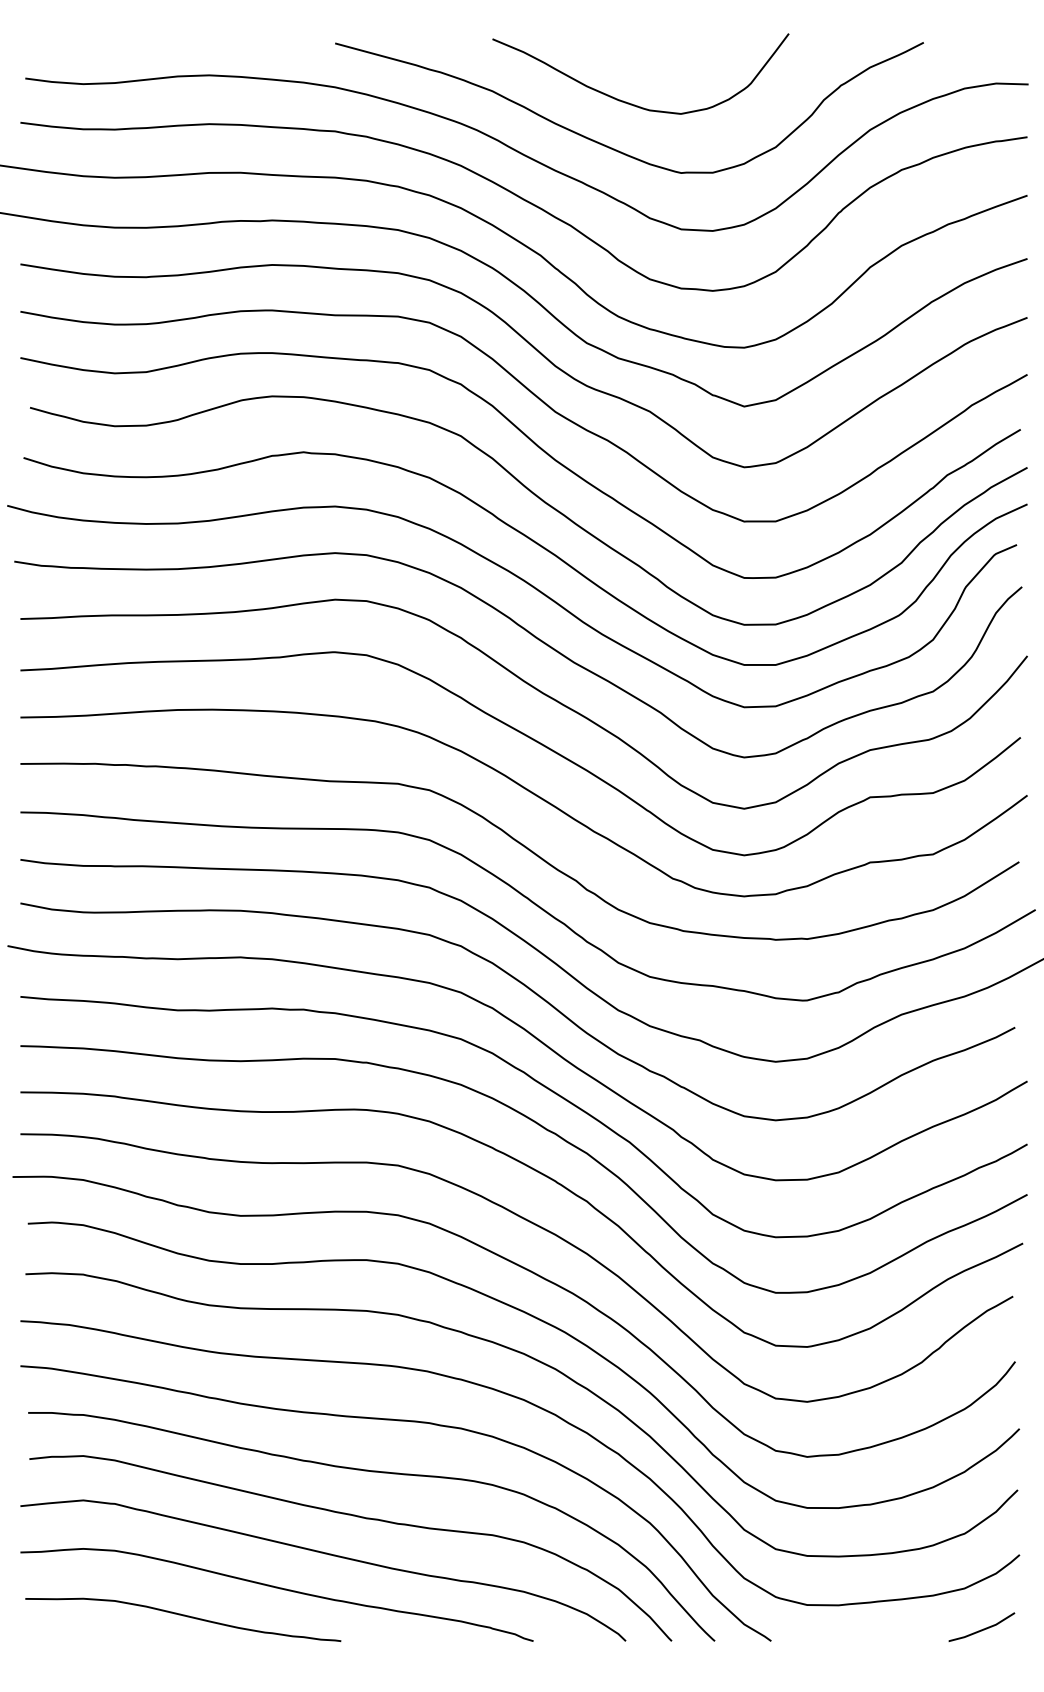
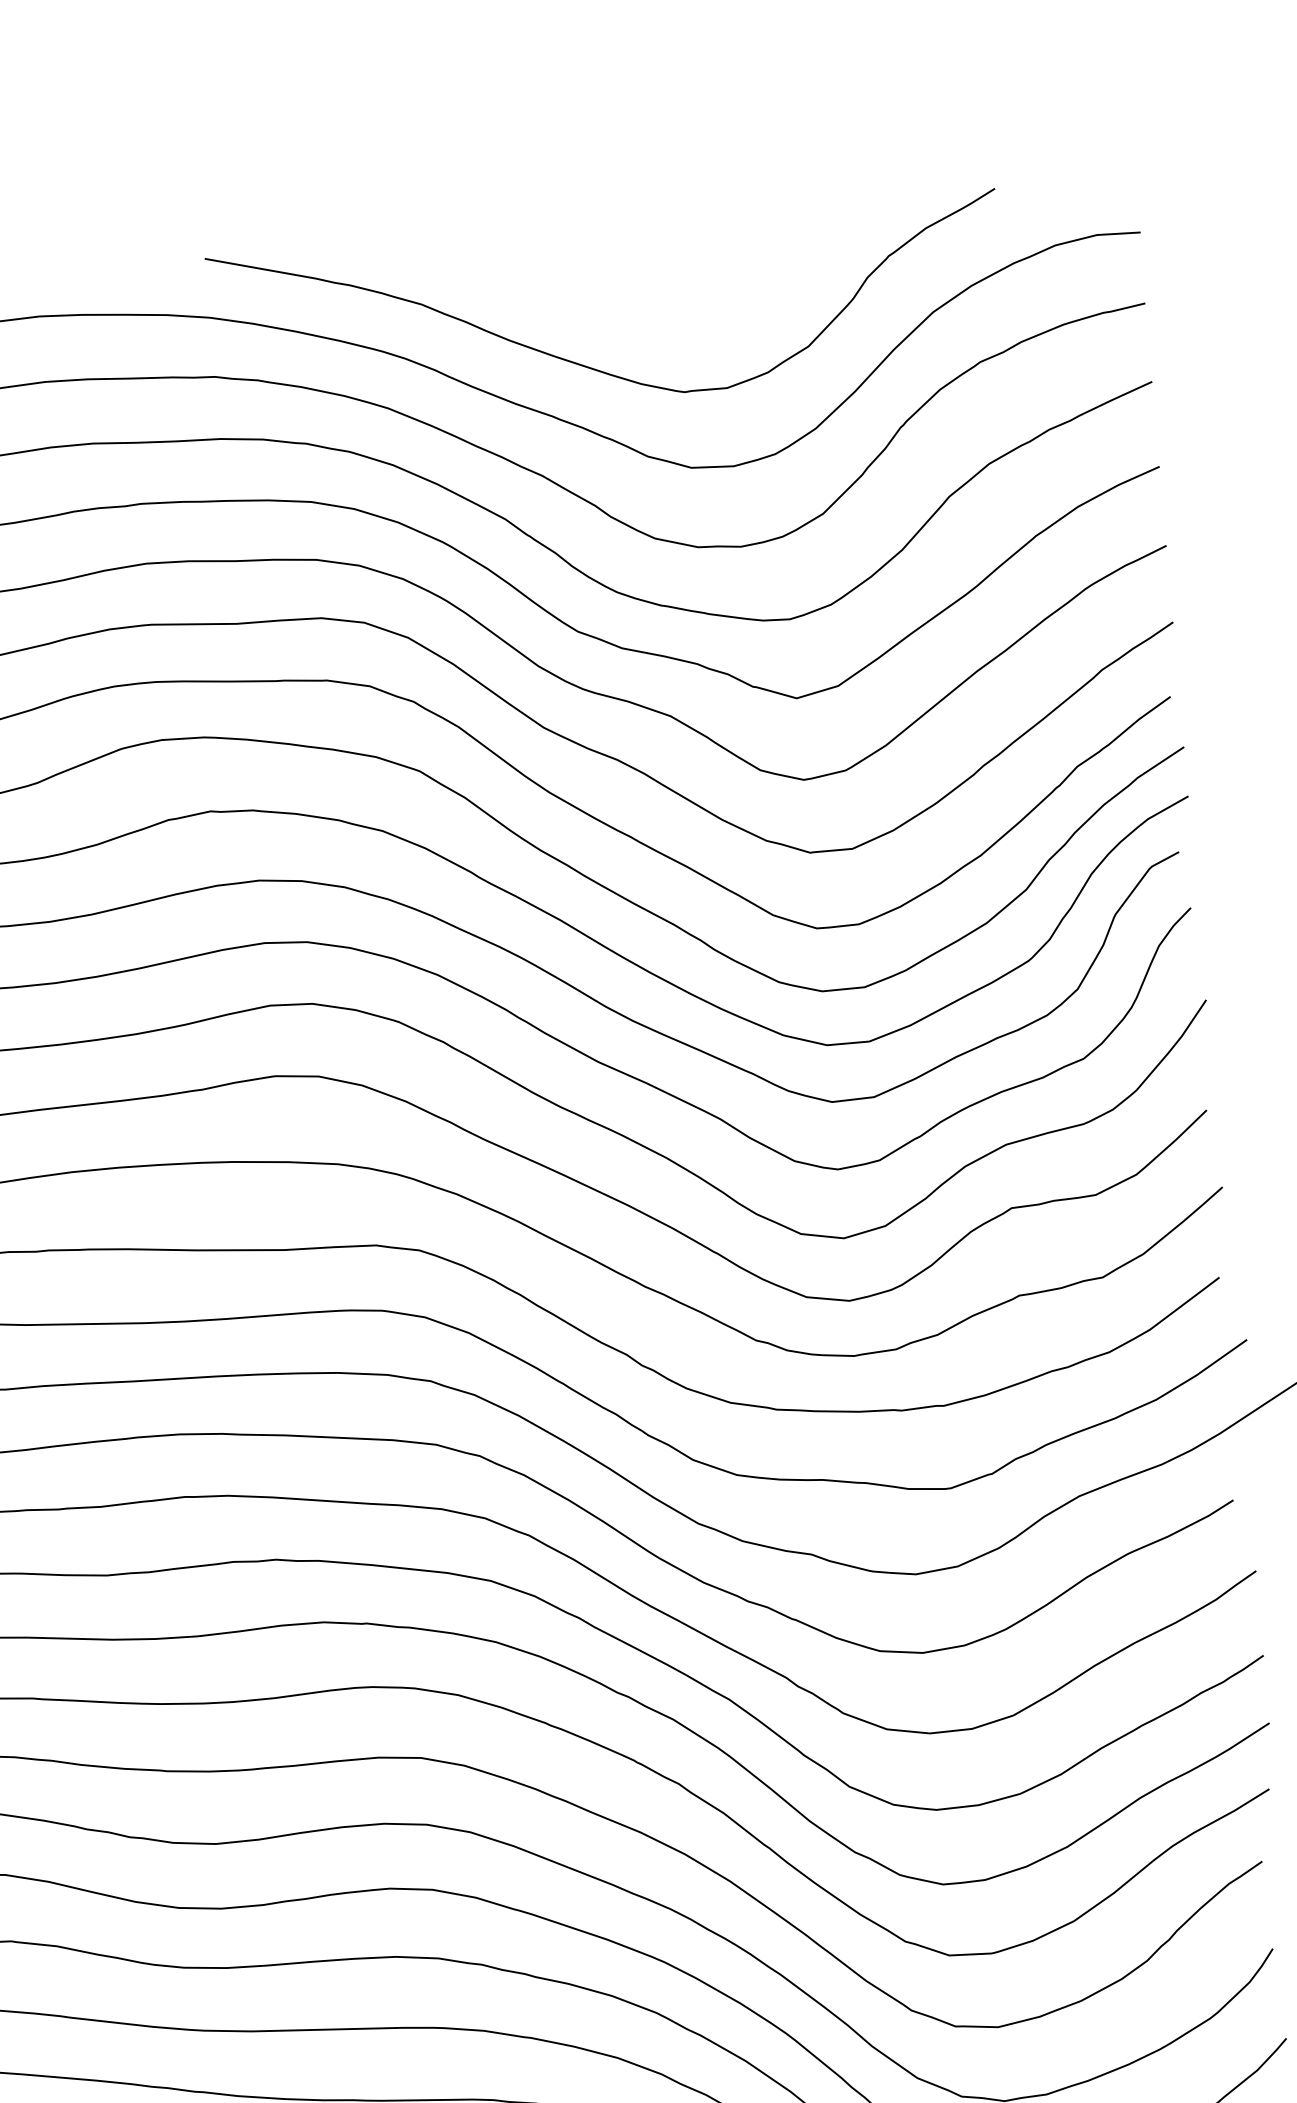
curve: (629, 102) -> (606, 303), removed

